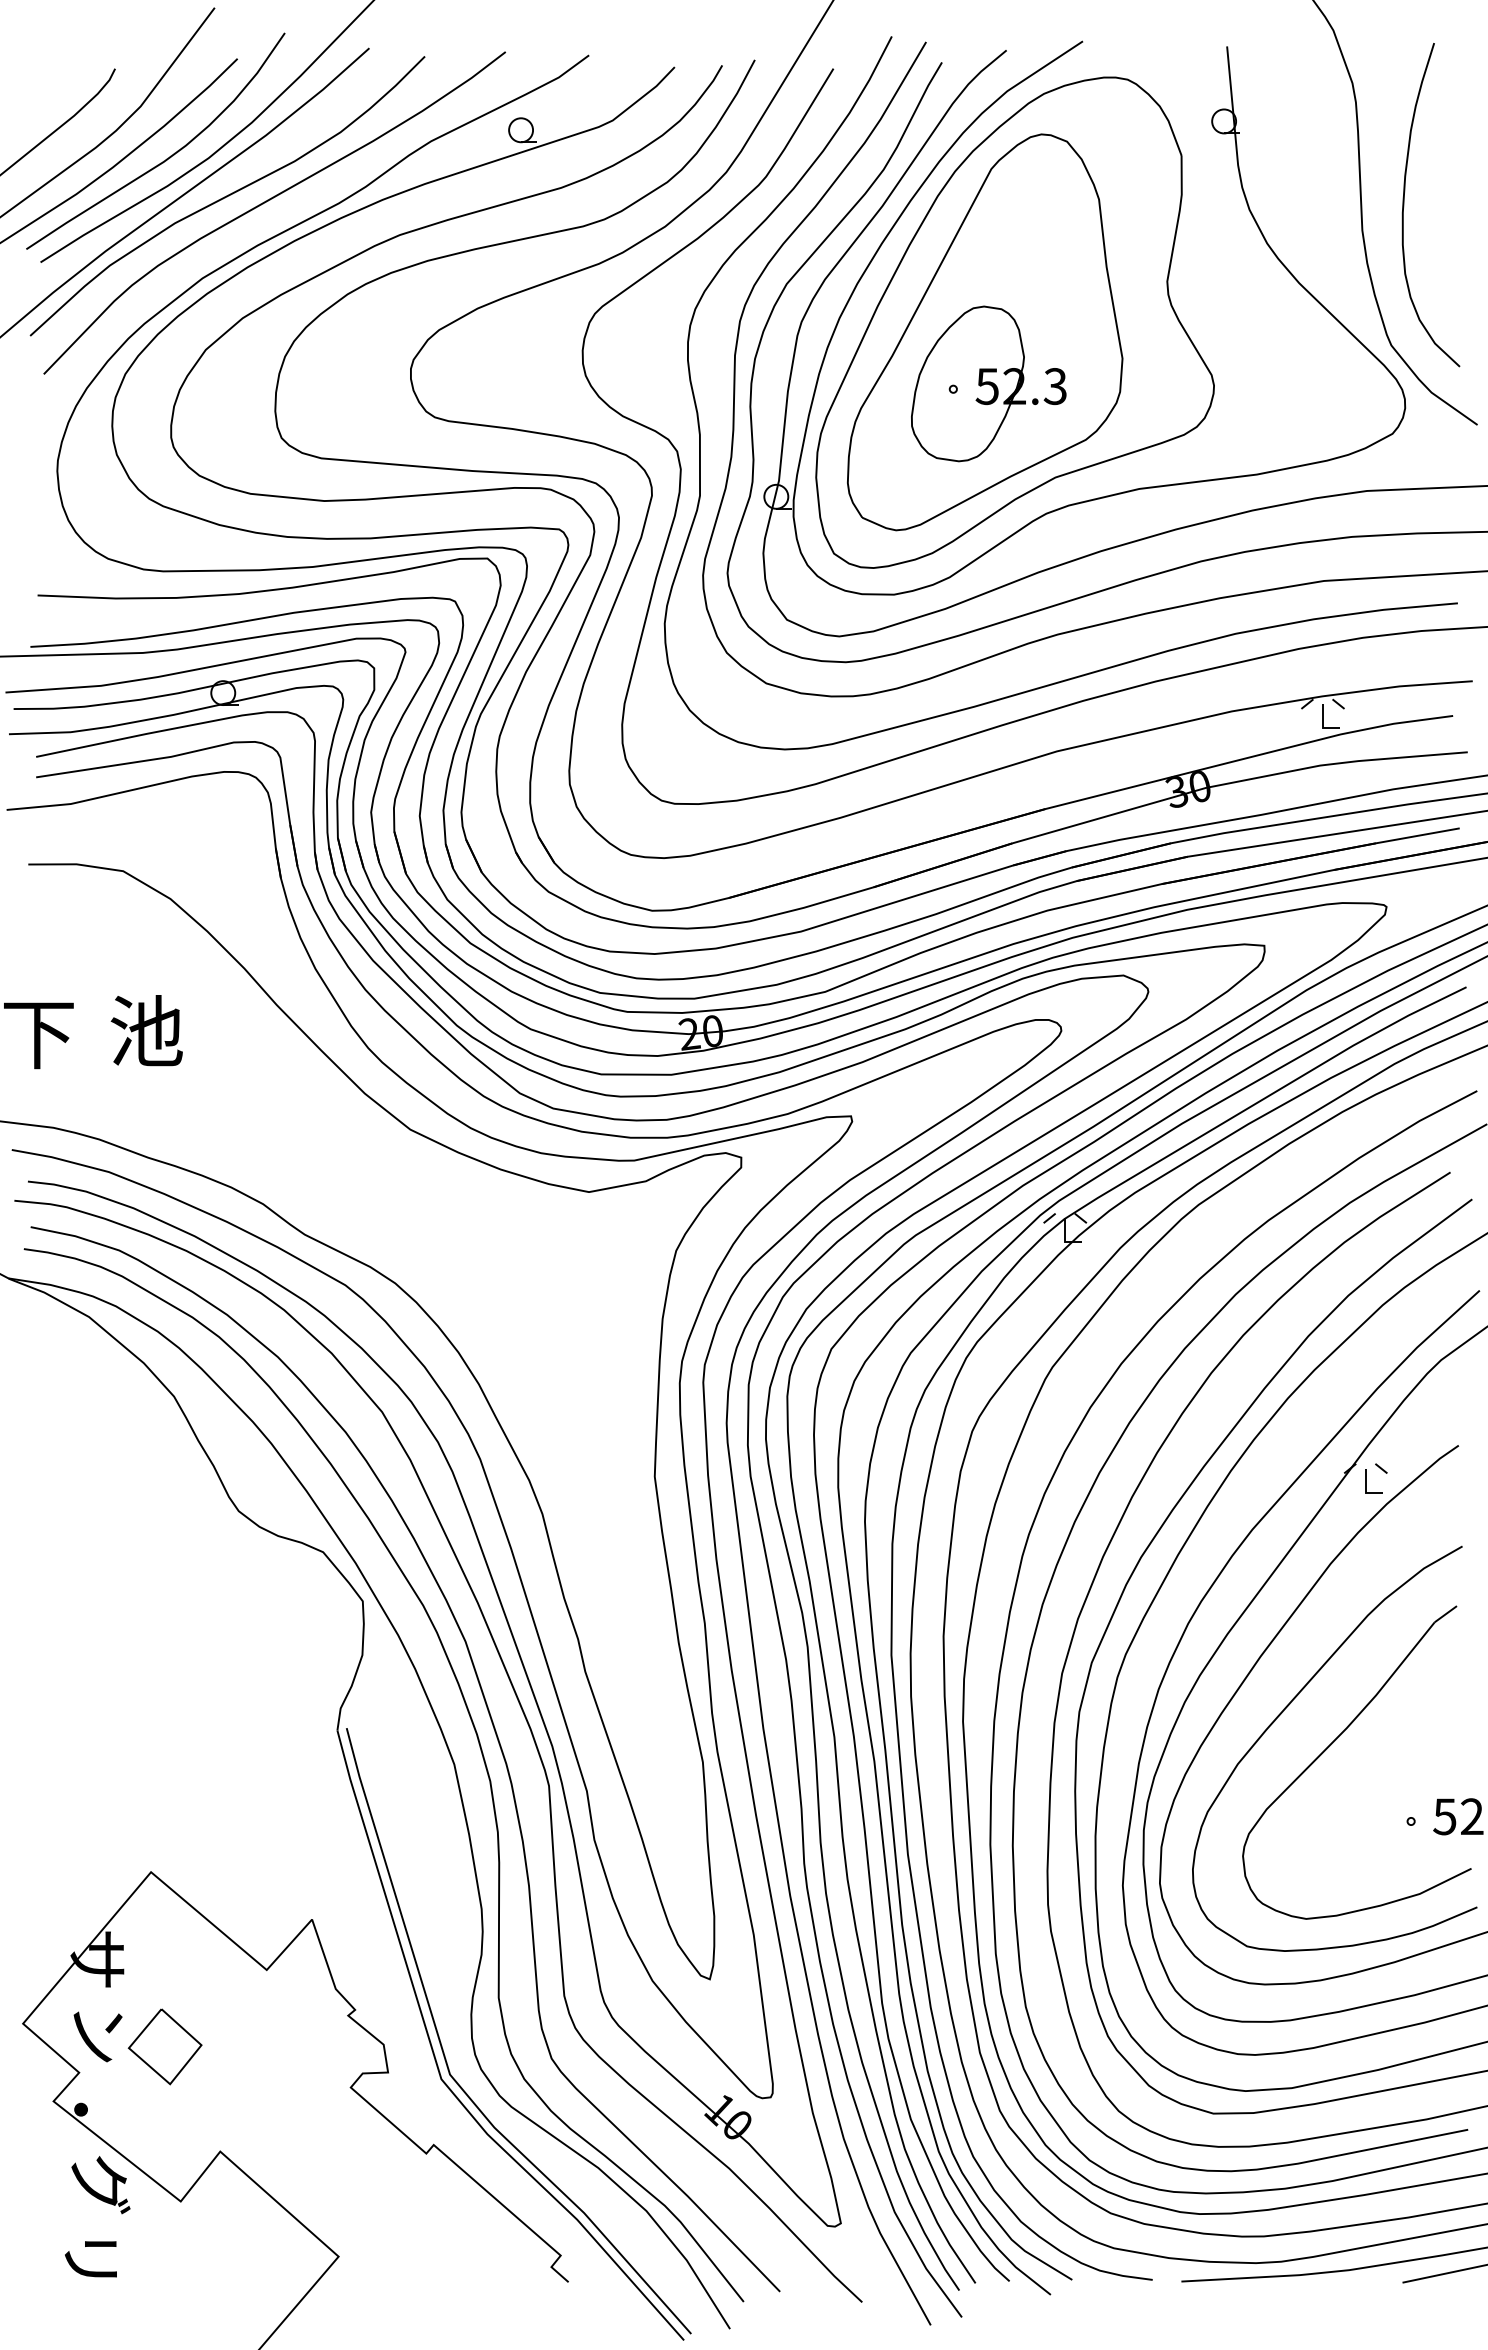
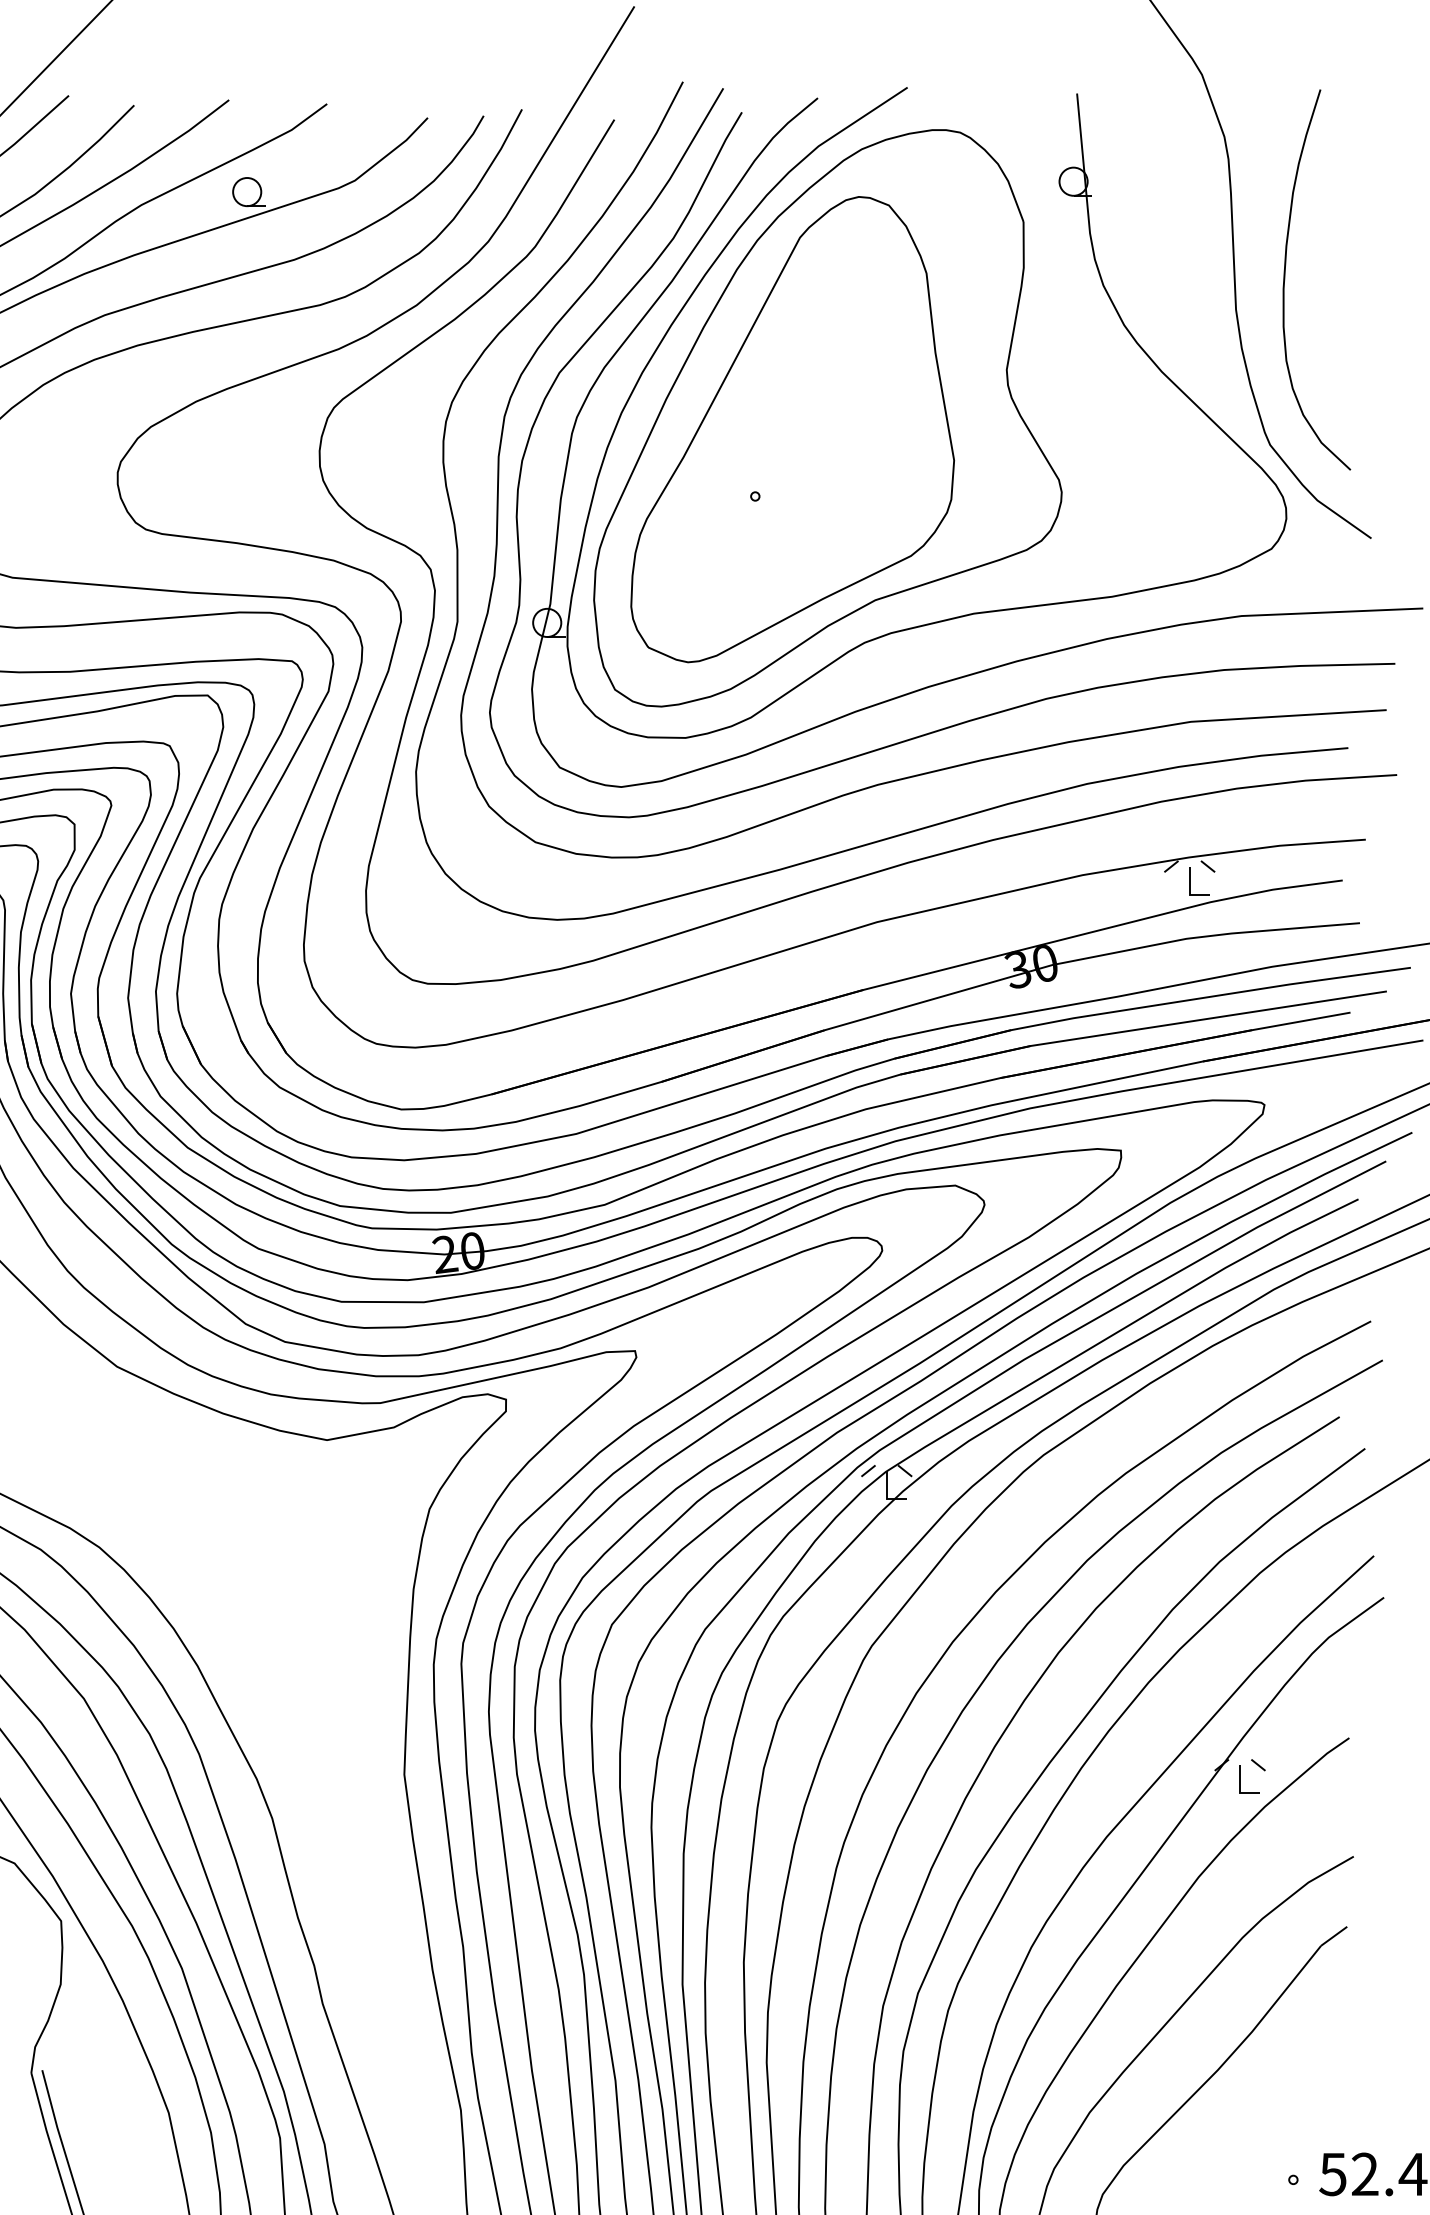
part: (988, 383) -> (796, 489), removed

